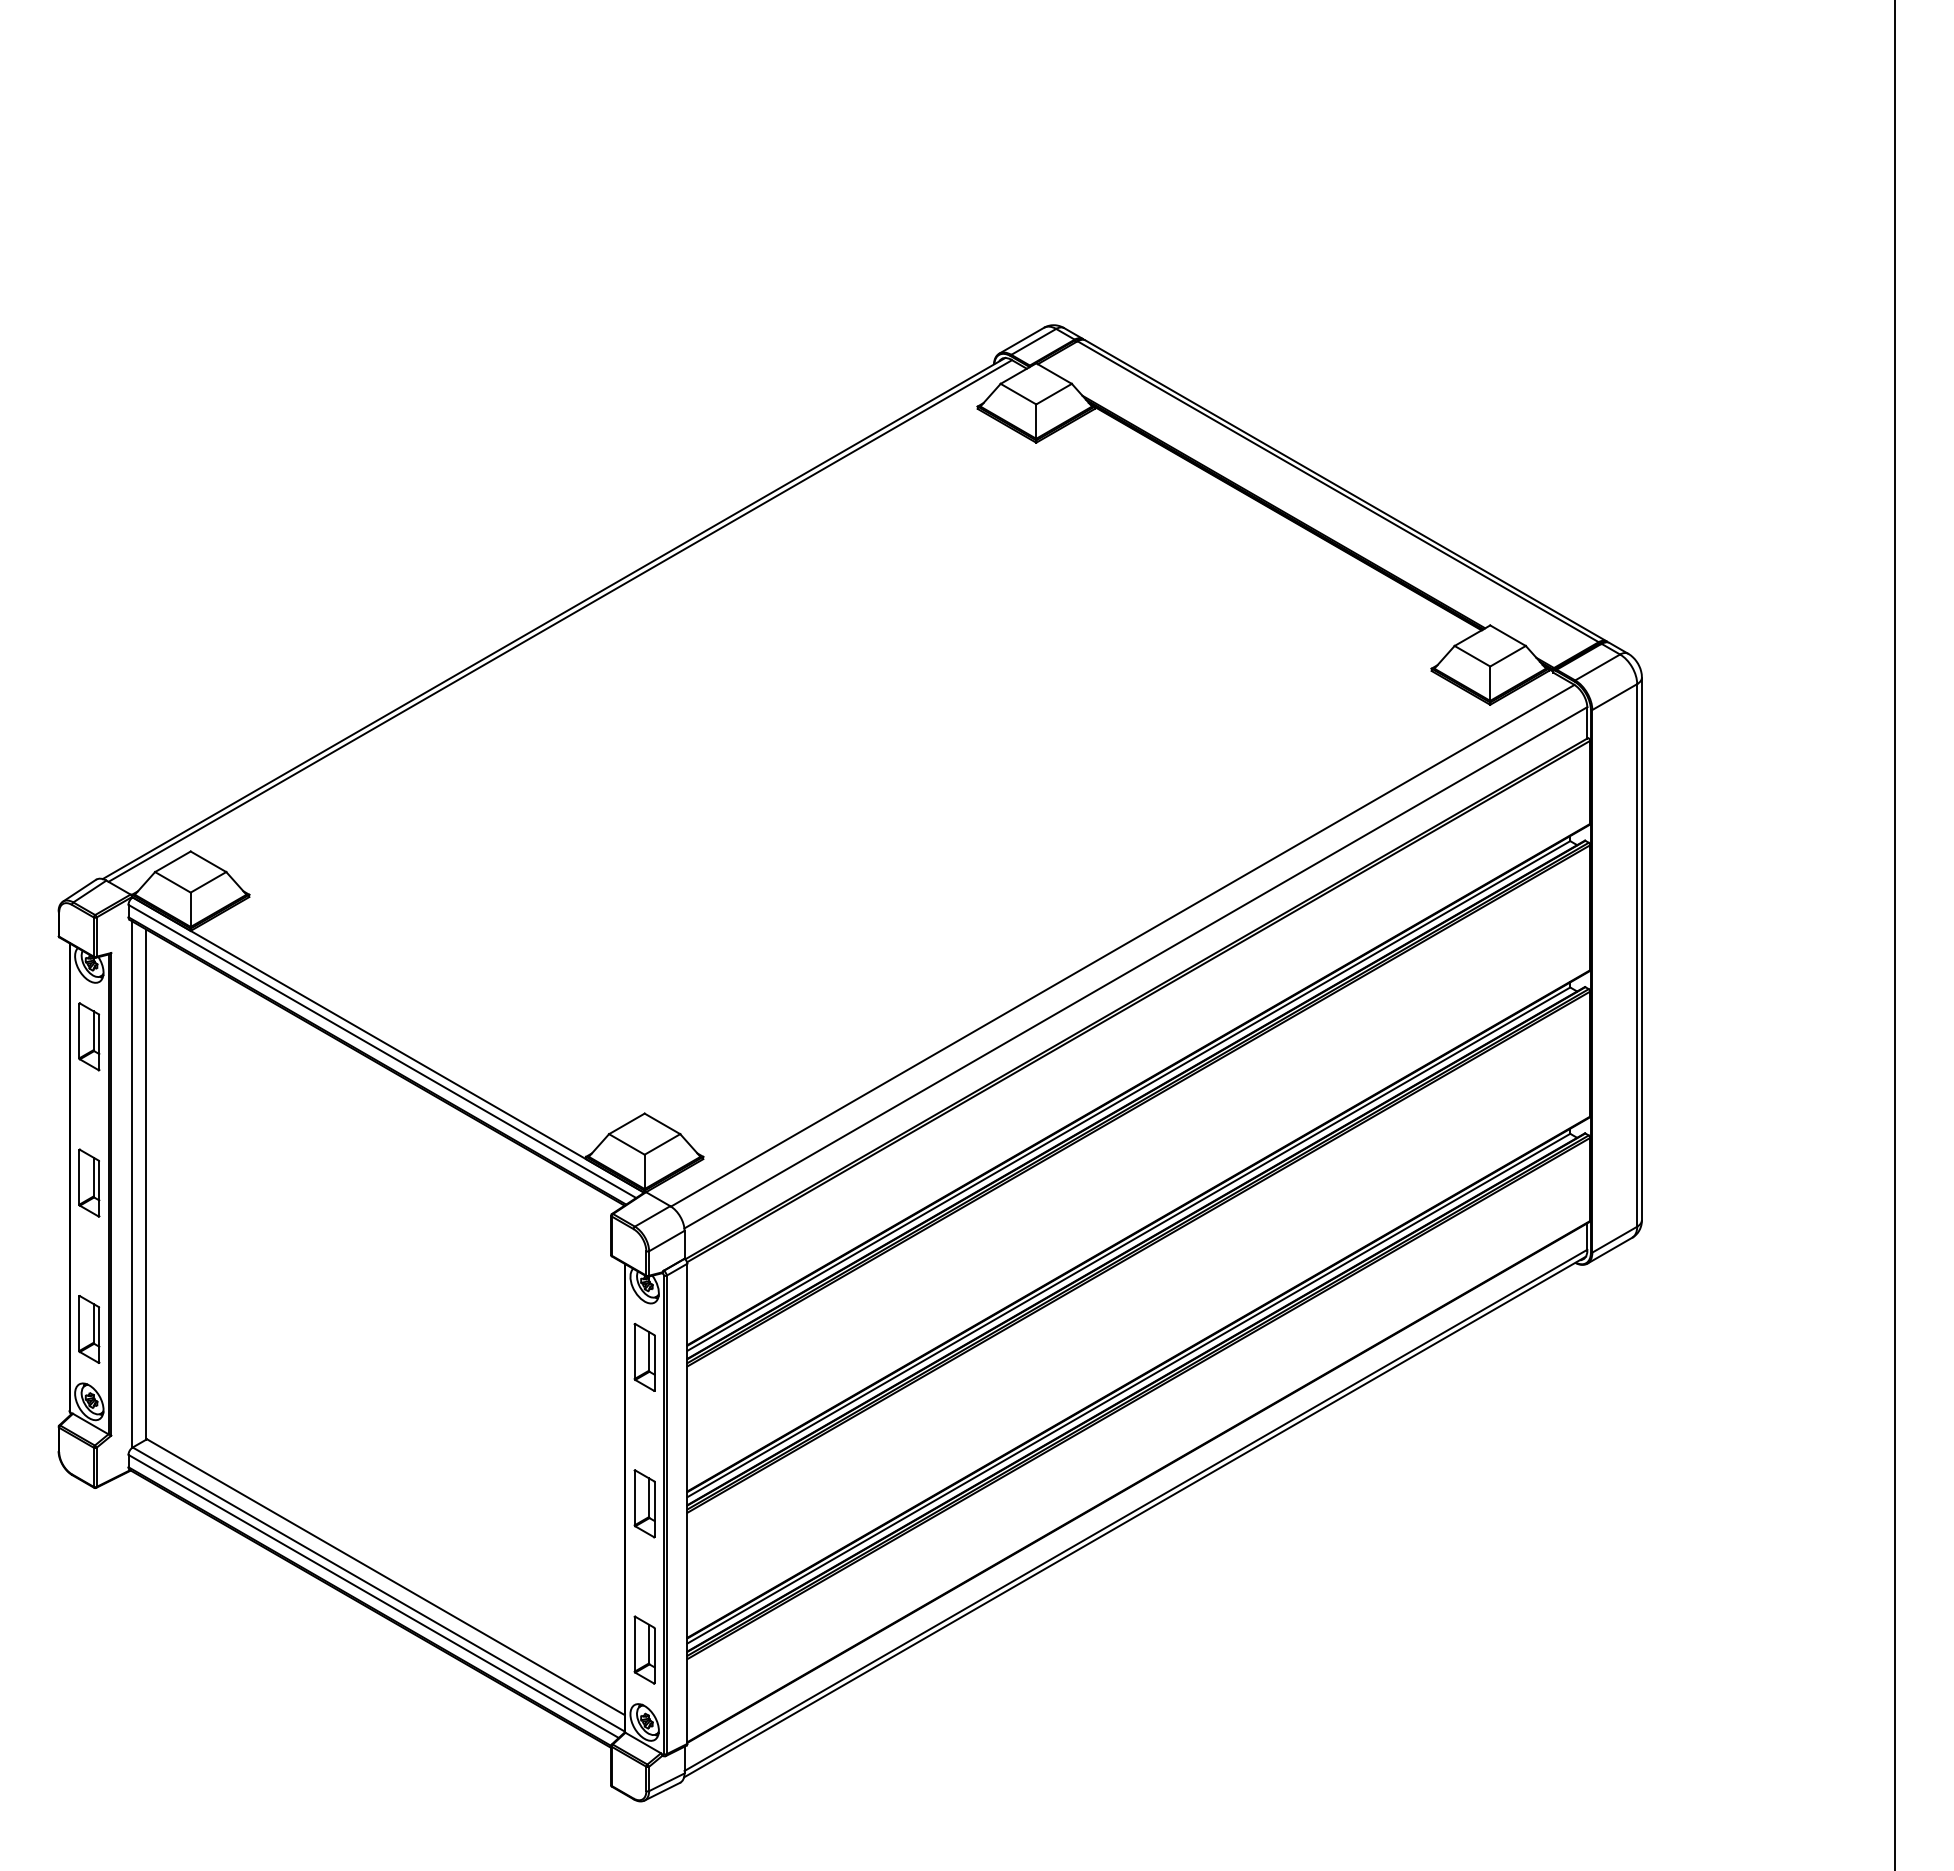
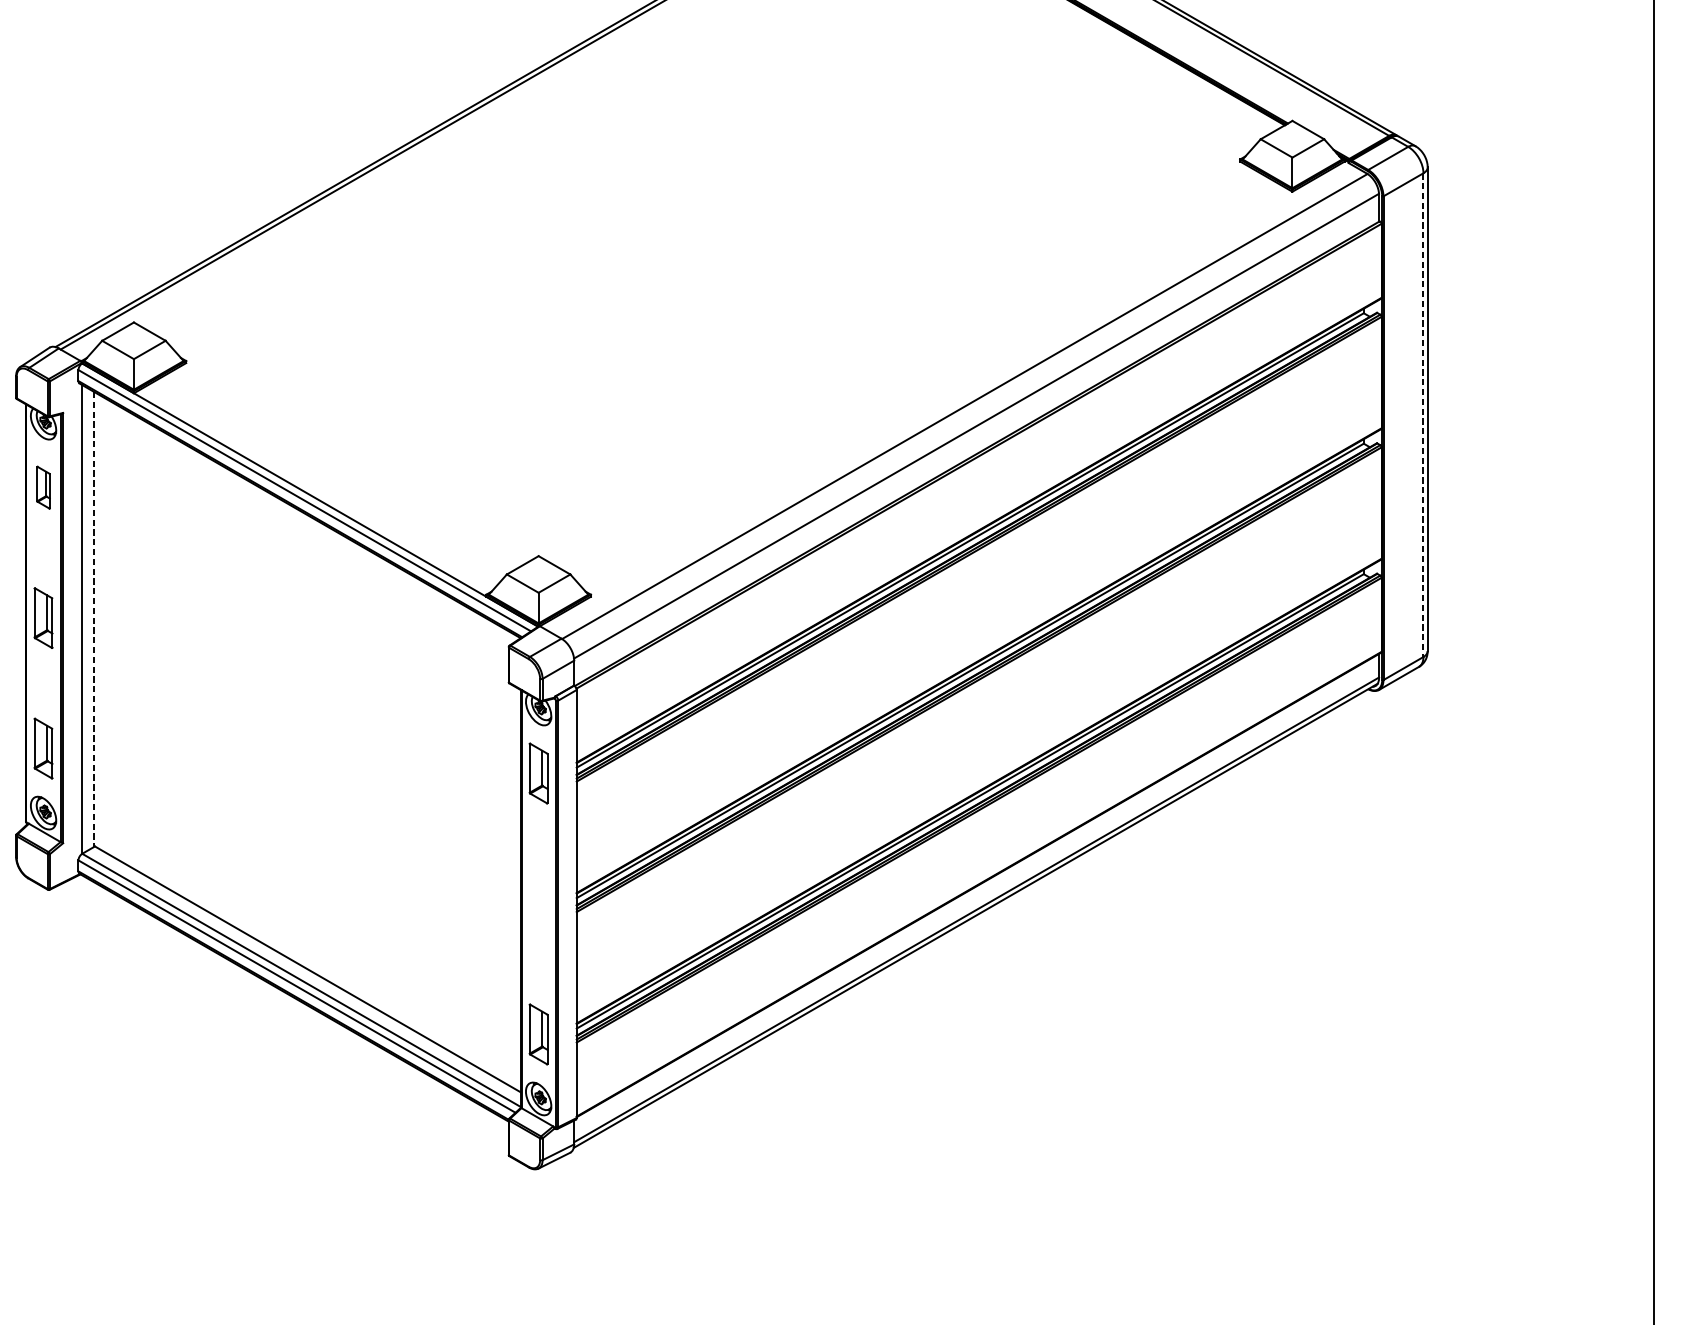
line: (1637, 955) -> (1423, 415), solid -> dashed
part: (89, 1036) -> (43, 487), size x0.7
line: (146, 1185) -> (94, 620), solid -> dashed
part: (644, 1503) -> (538, 903), removed

